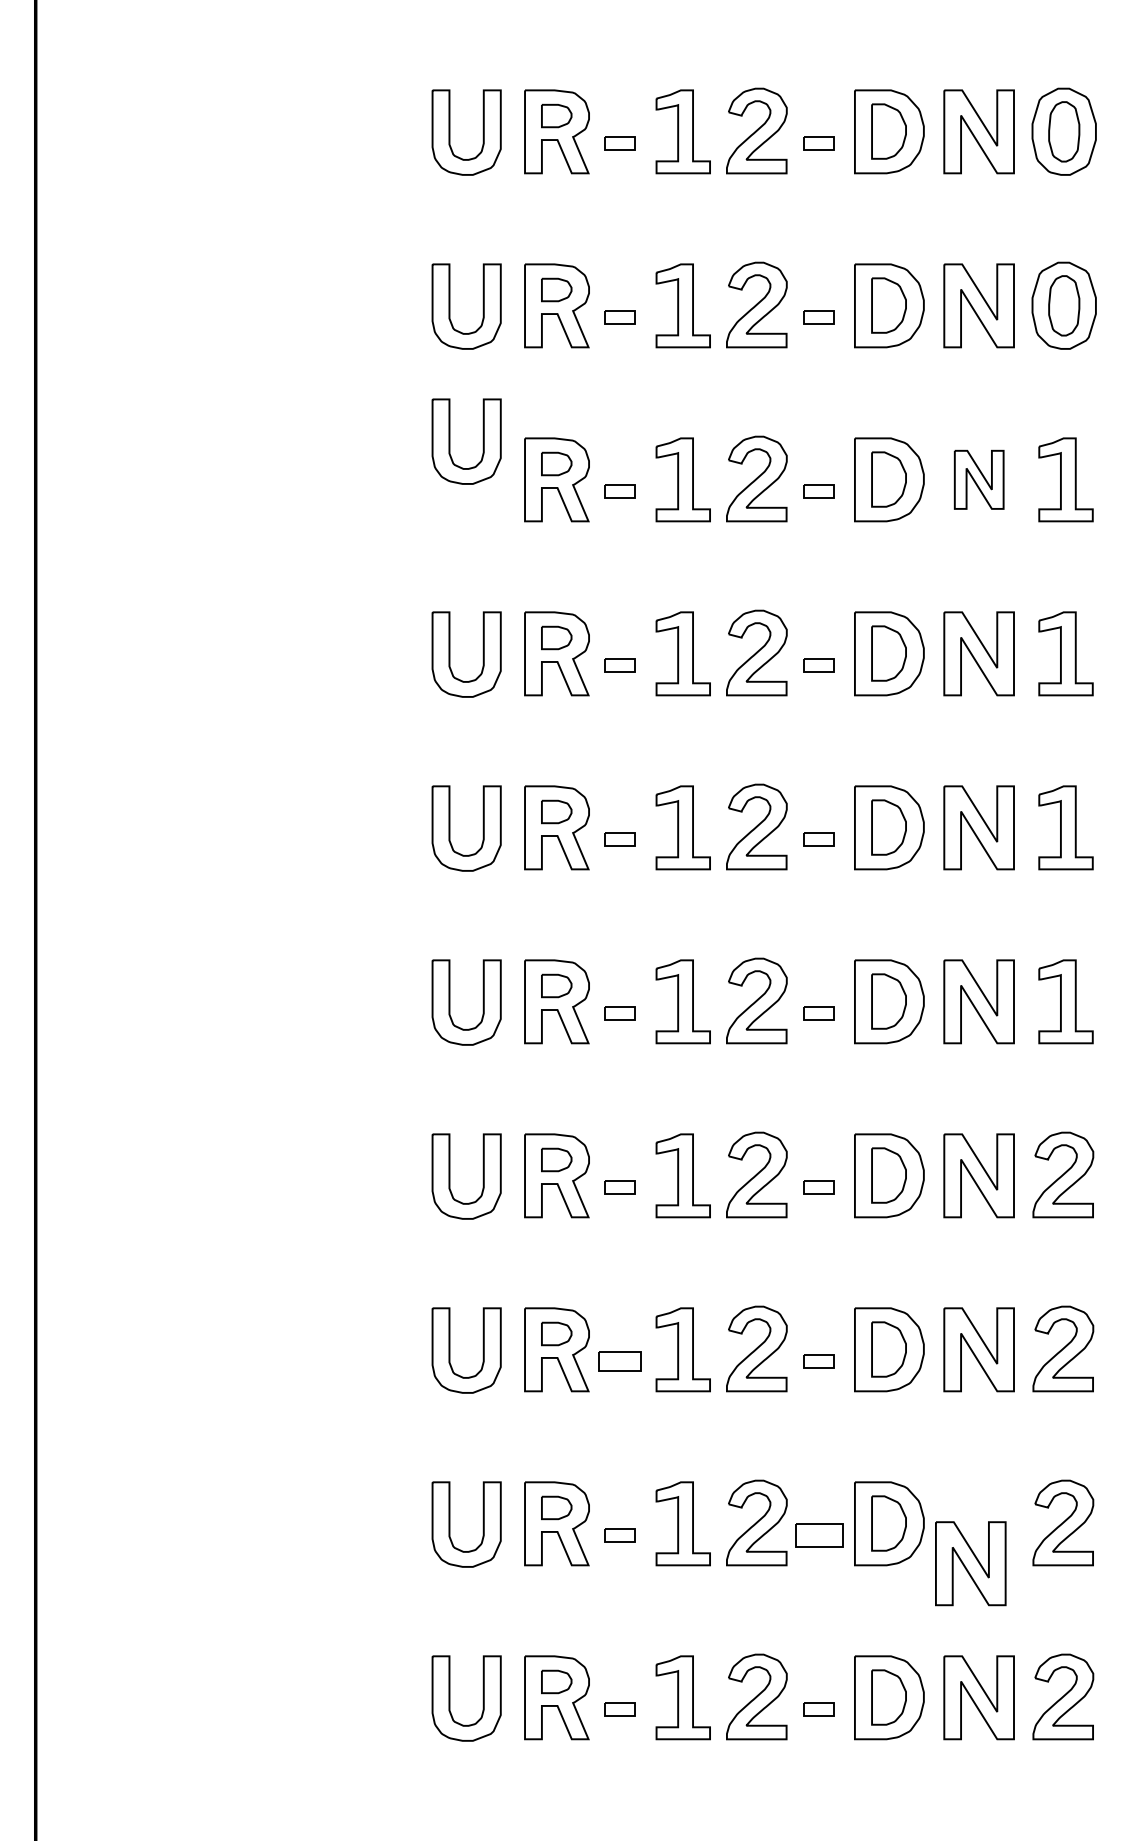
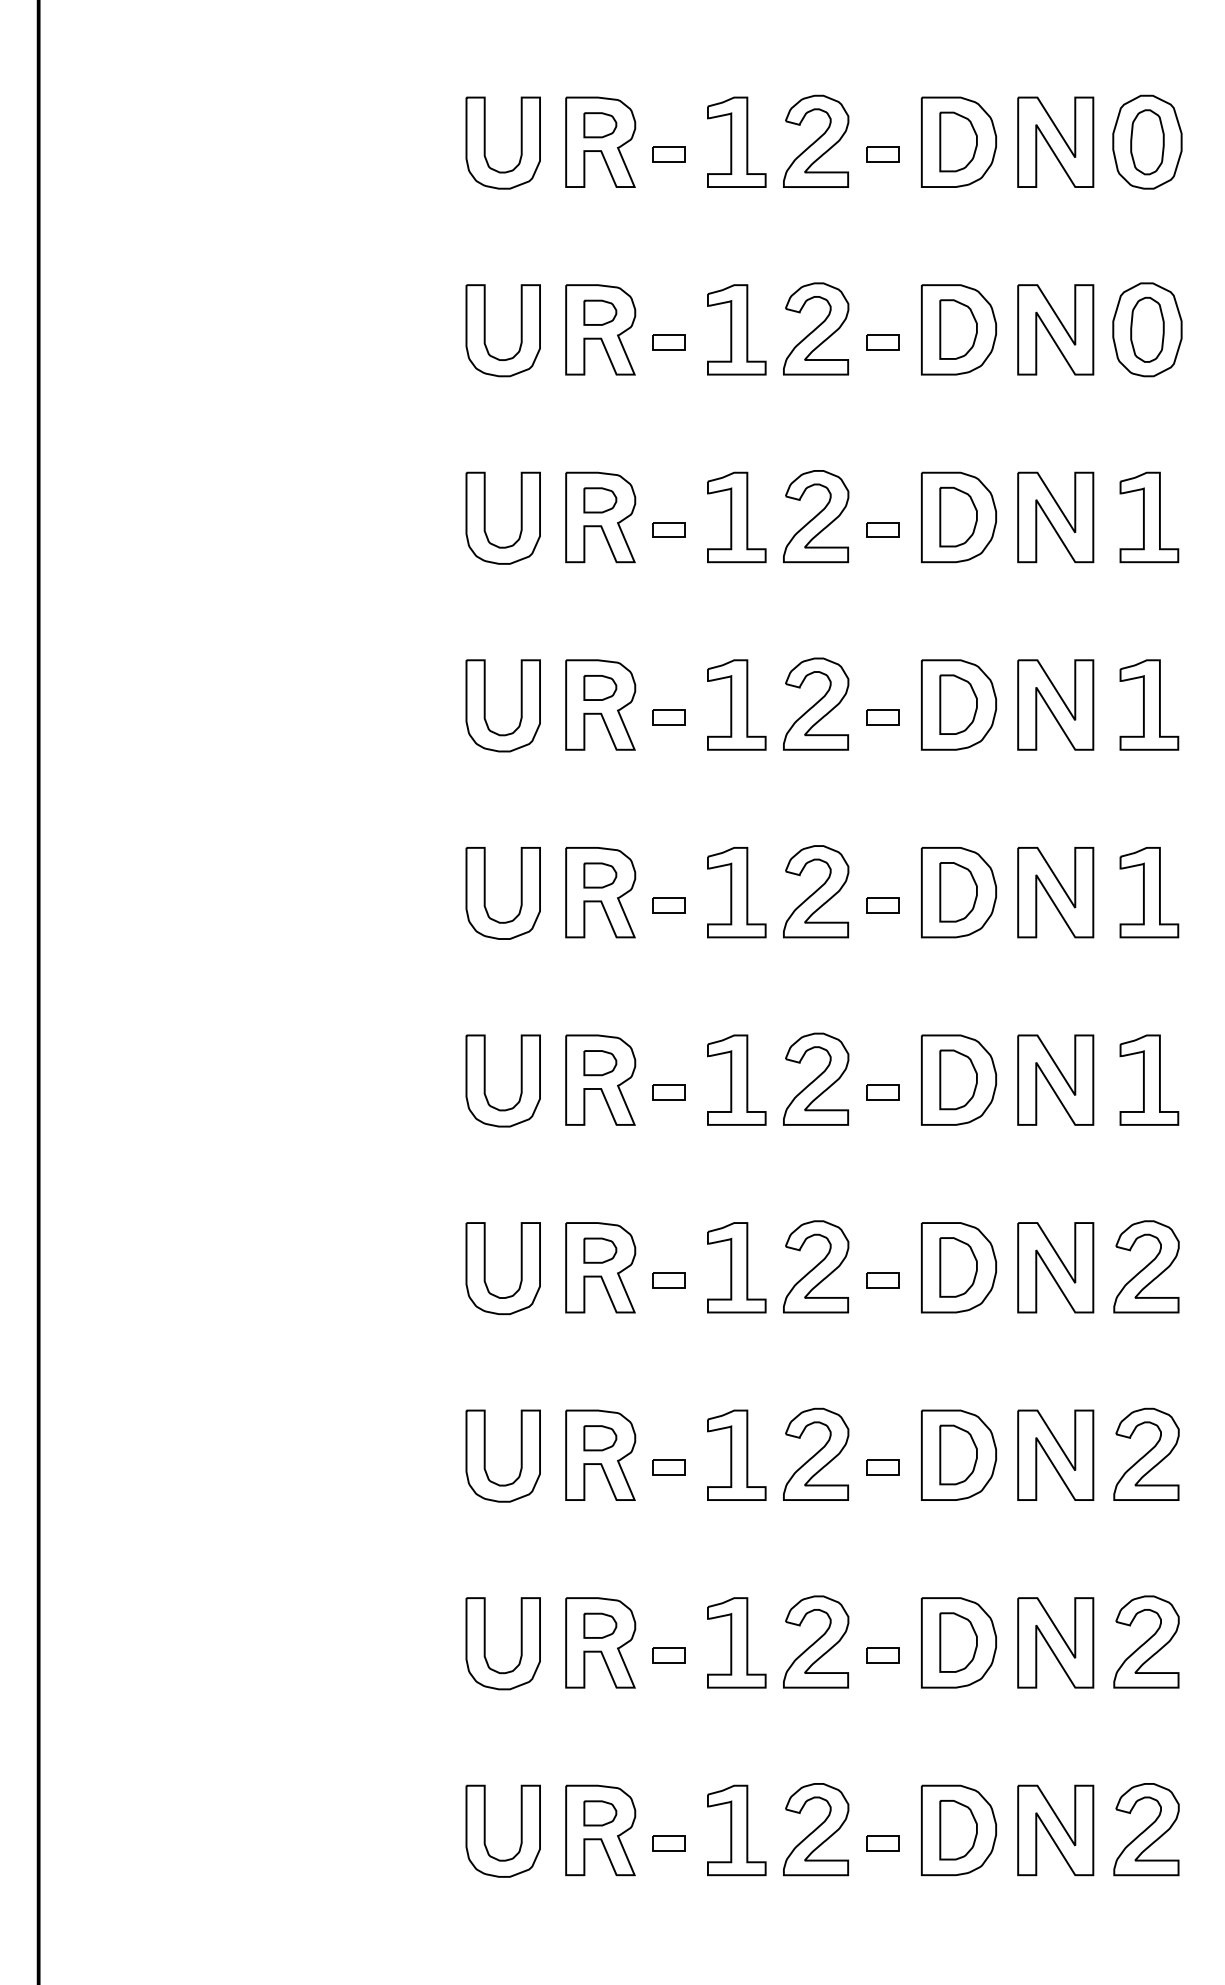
part: (450, 440) -> (485, 517), moved
part: (978, 479) -> (1055, 517), size x1.43
part: (619, 1361) -> (668, 1467), size x0.71
part: (818, 1535) -> (882, 1655), size x0.62
part: (970, 1563) -> (1055, 1642), moved

